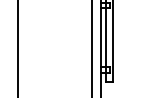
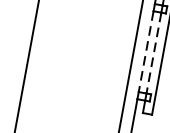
line: (100, 37) -> (146, 51), solid -> dashed
line: (106, 37) -> (154, 53), solid -> dashed

